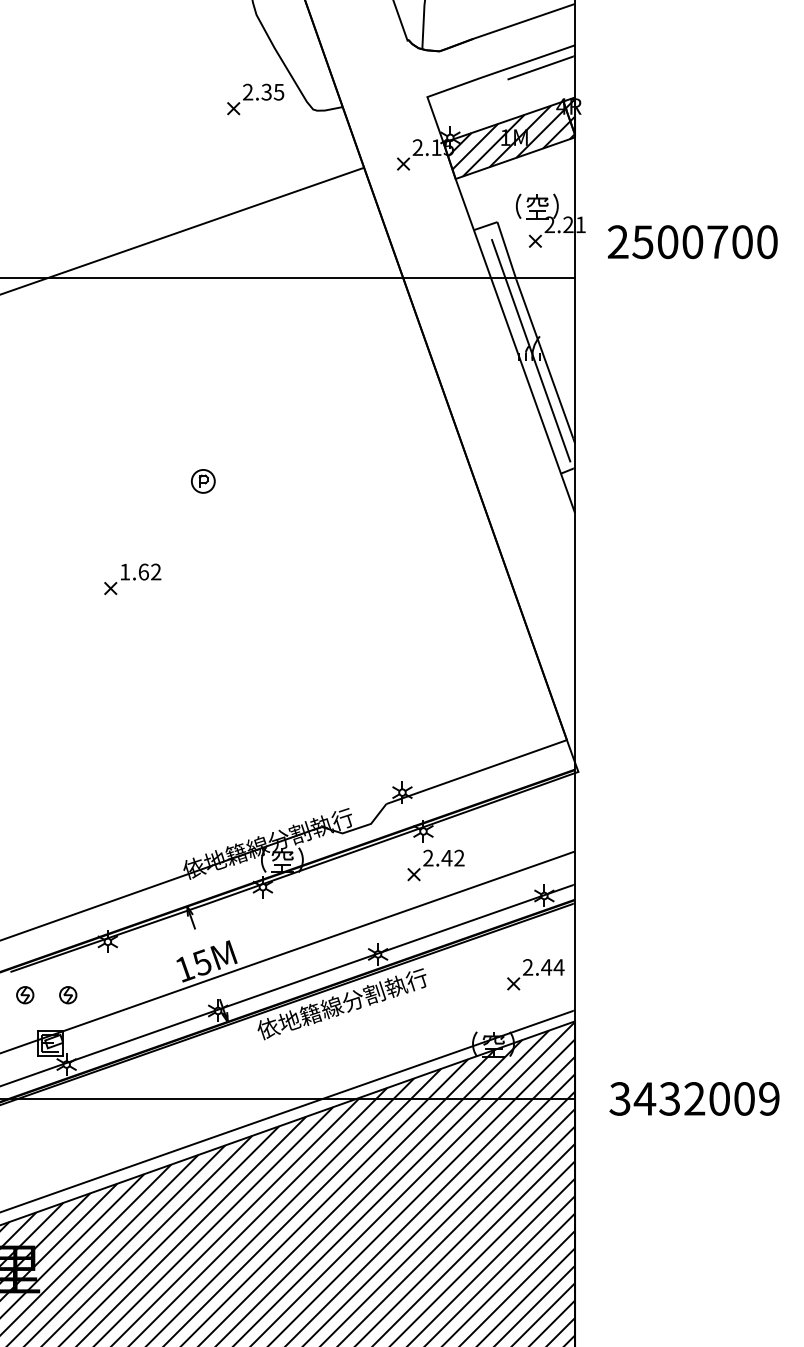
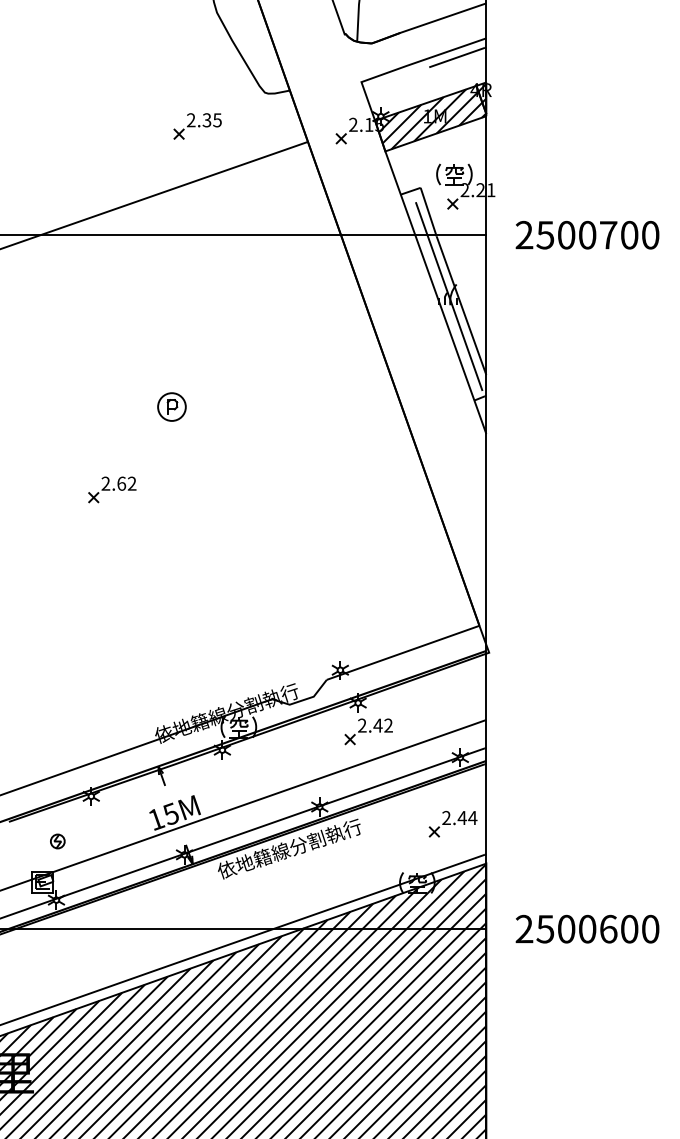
part: (255, 99) -> (197, 126), moved
text: (692, 242) -> (587, 235), moved
part: (203, 481) -> (172, 407), size x1.43
text: (125, 571) -> (106, 483), 1.62 -> 2.62
part: (25, 995) -> (21, 841), removed
text: (694, 1098) -> (587, 928), 3432009 -> 2500600

